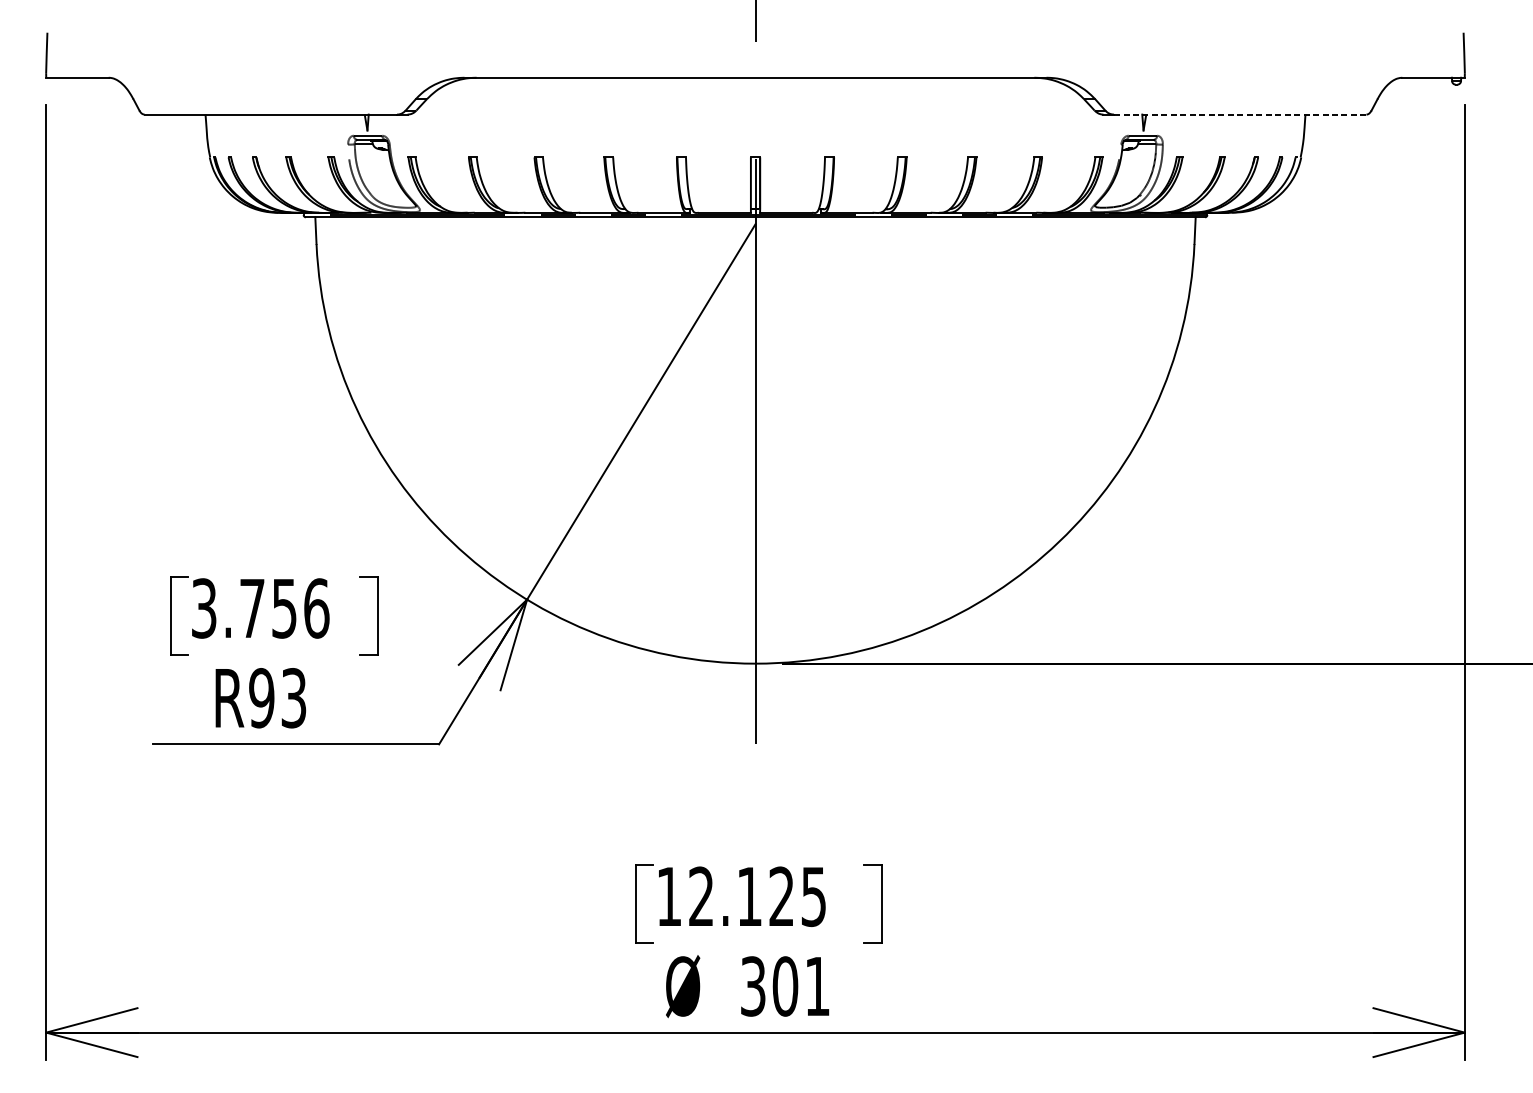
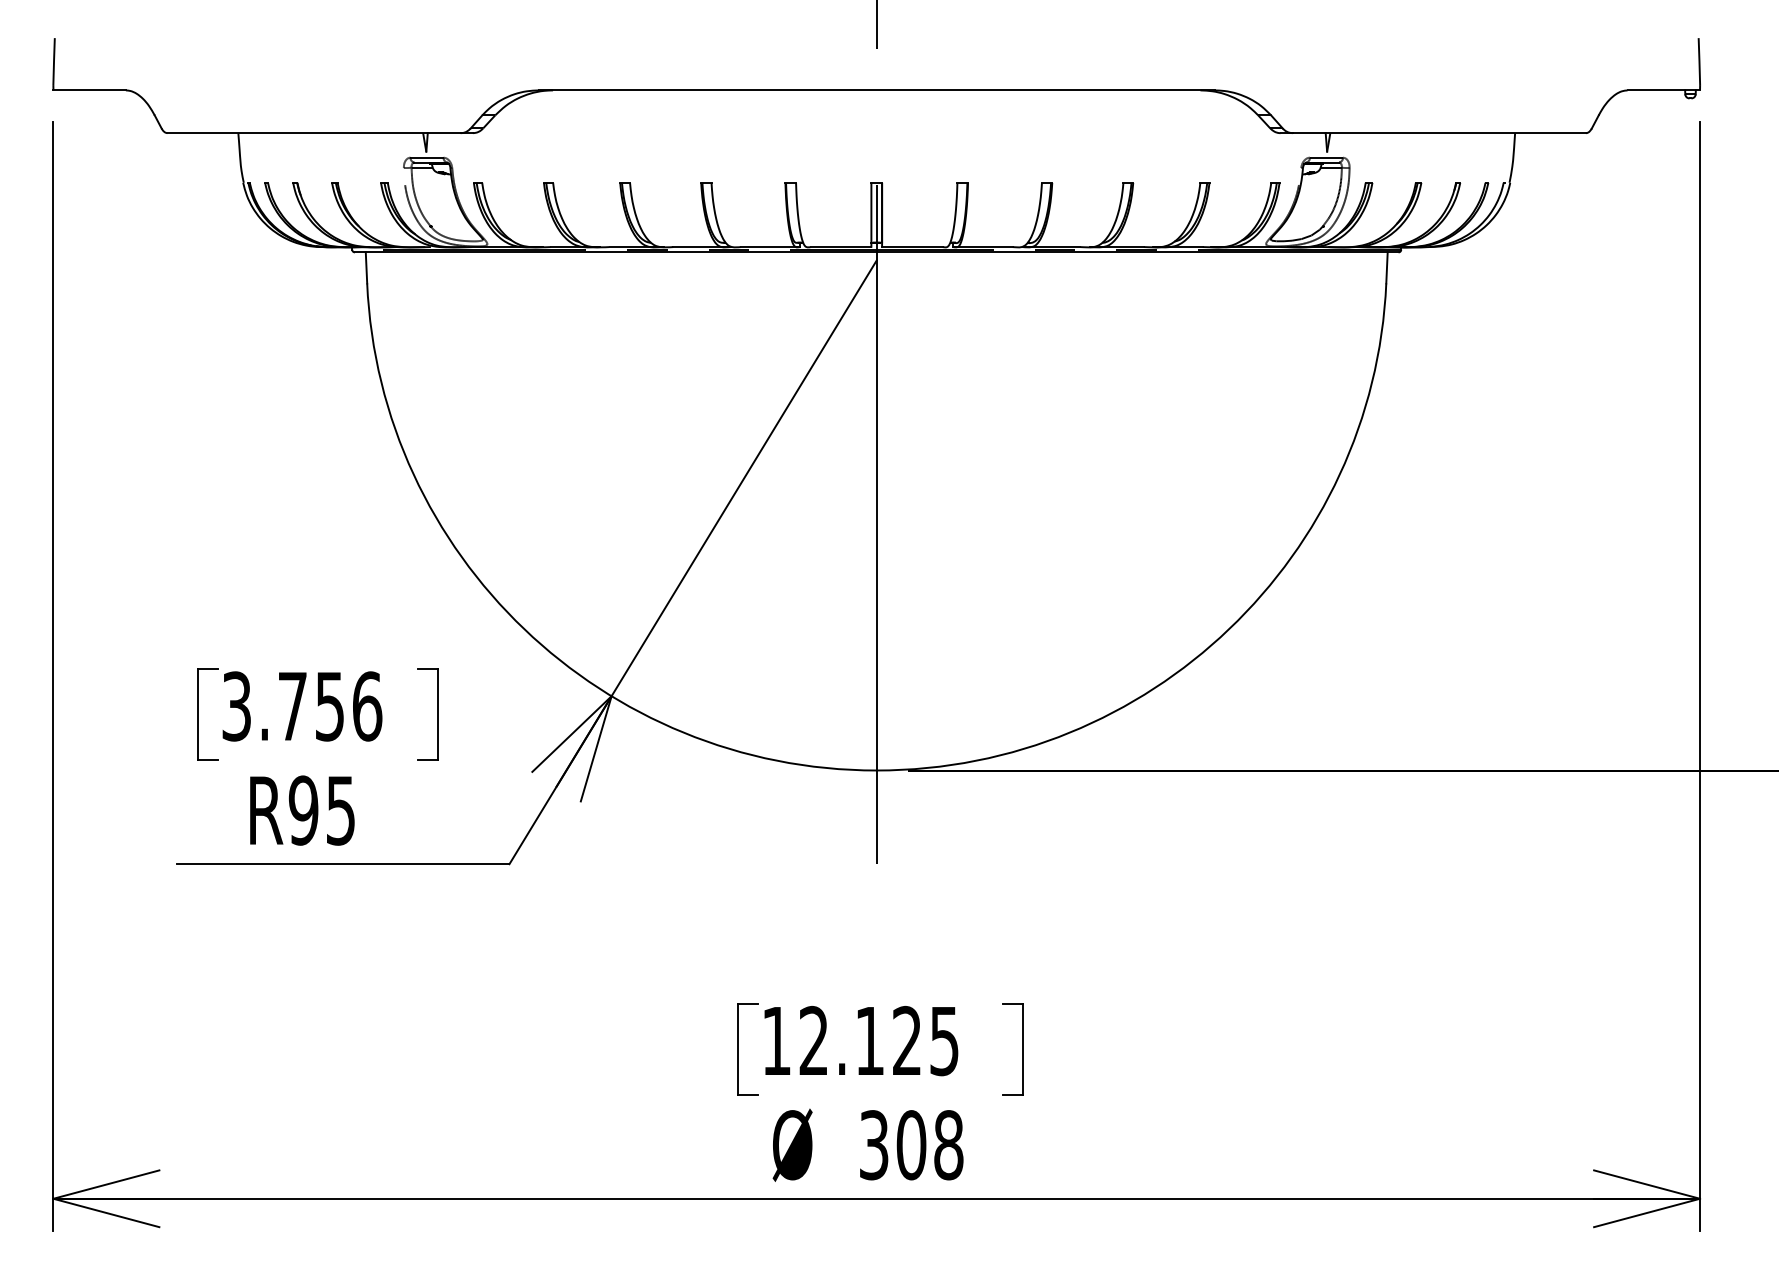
line: (1240, 114) -> (1439, 133), dashed -> solid
text: (294, 698) -> (341, 810), R93 -> R95
text: (817, 986) -> (948, 1145), 301 -> 308

